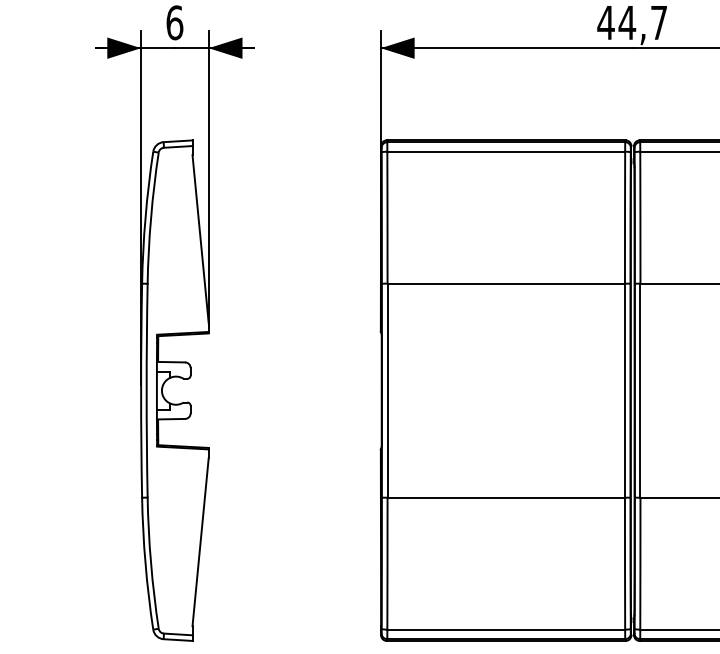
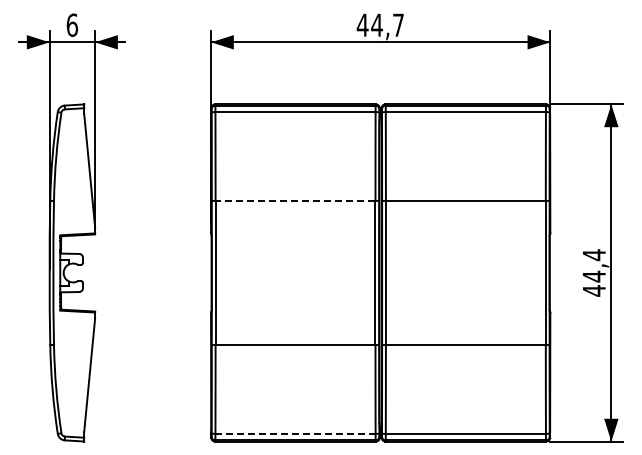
line: (506, 283) -> (295, 200), solid -> dashed
line: (506, 629) -> (295, 433), solid -> dashed

